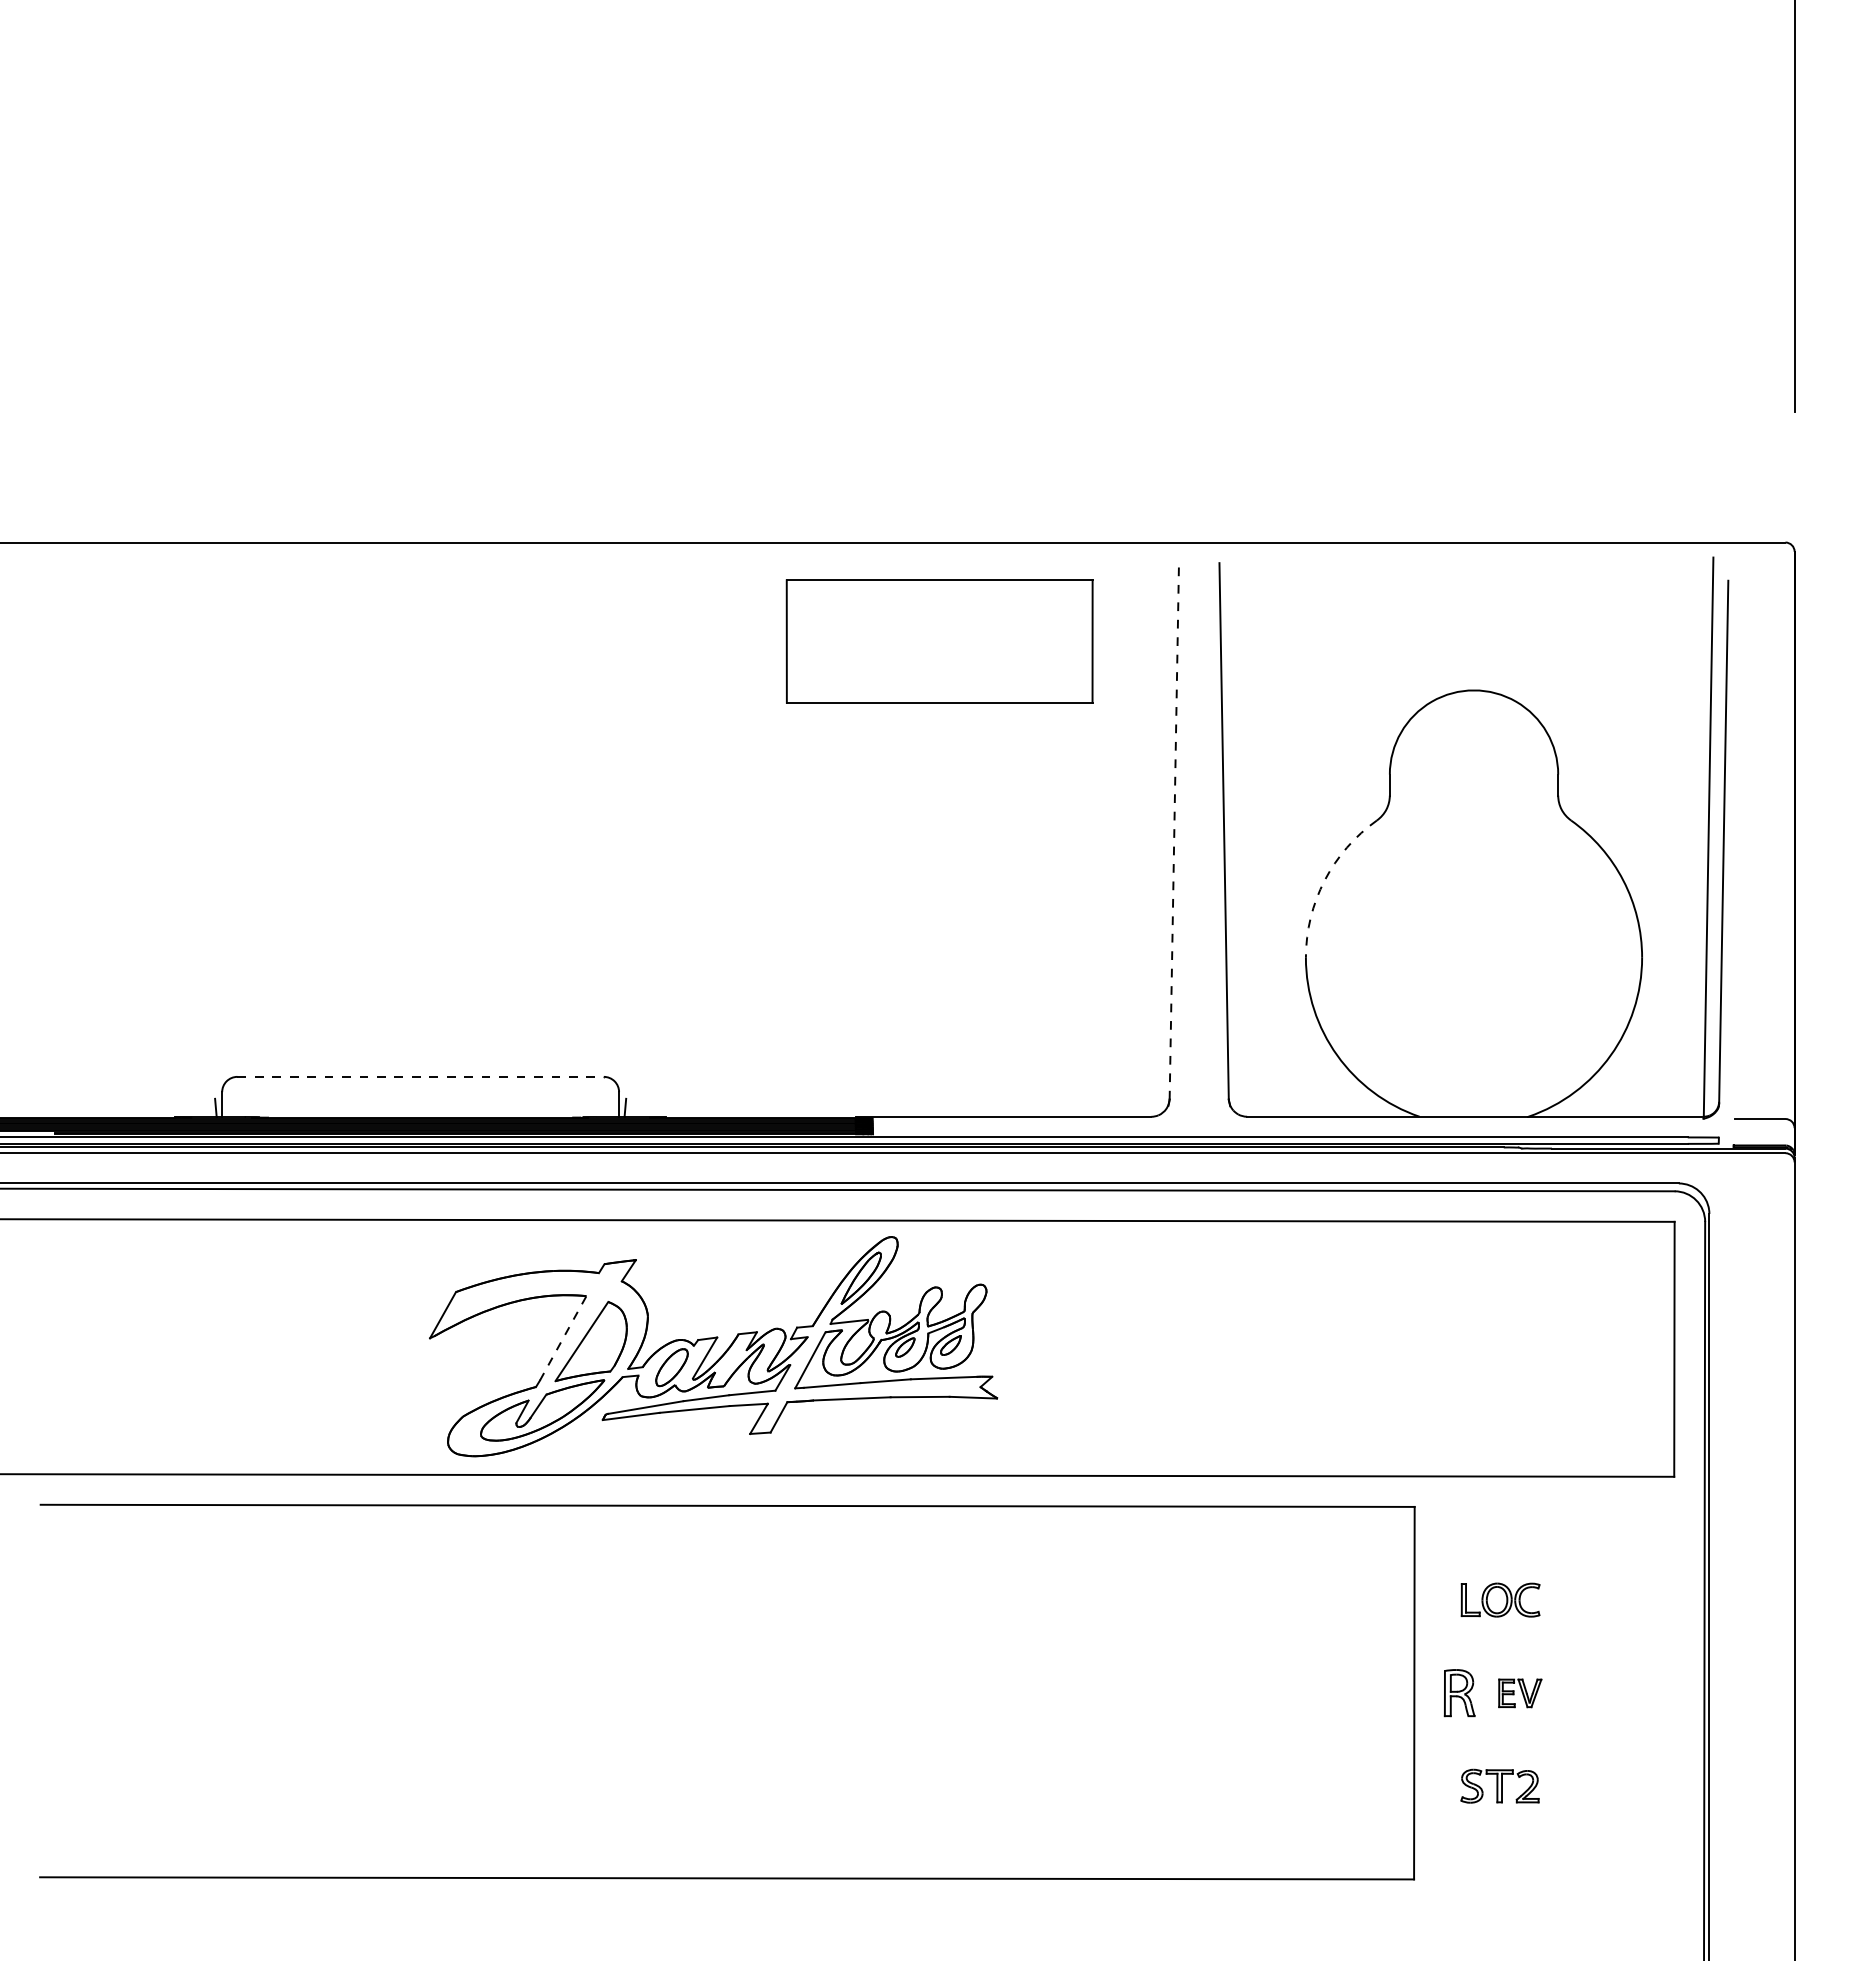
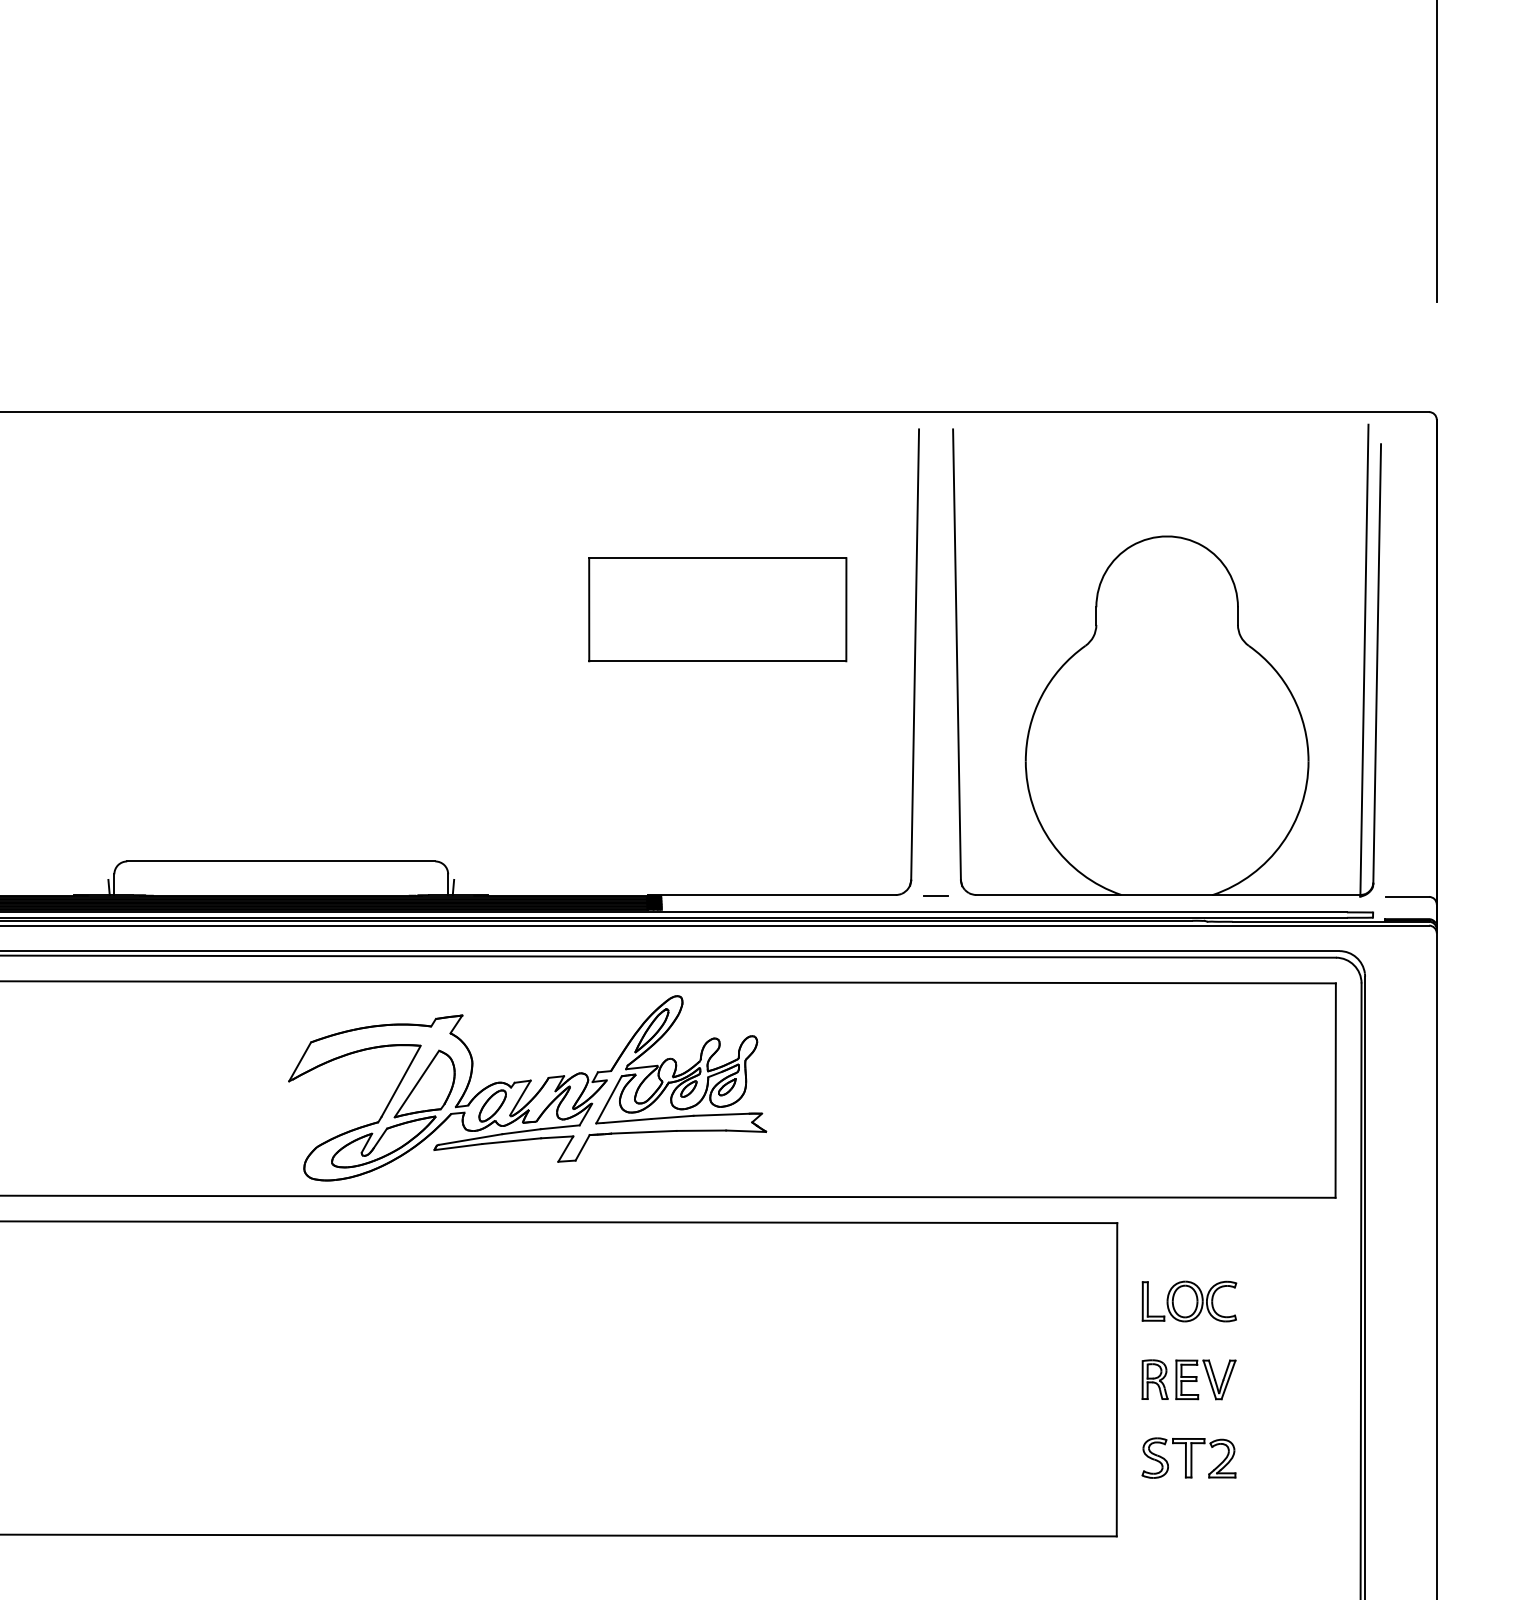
part: (939, 641) -> (717, 609), moved
line: (1174, 830) -> (915, 654), dashed -> solid
arc: (1324, 880) -> (1041, 696), dashed -> solid
line: (421, 1076) -> (281, 861), dashed -> solid
line: (1198, 1117) -> (935, 895), added
line: (563, 1337) -> (401, 1080), dashed -> solid
part: (1500, 1599) -> (1189, 1300), size x1.43
part: (1520, 1693) -> (1206, 1380), size x1.67
part: (1499, 1785) -> (1188, 1457), size x1.43

